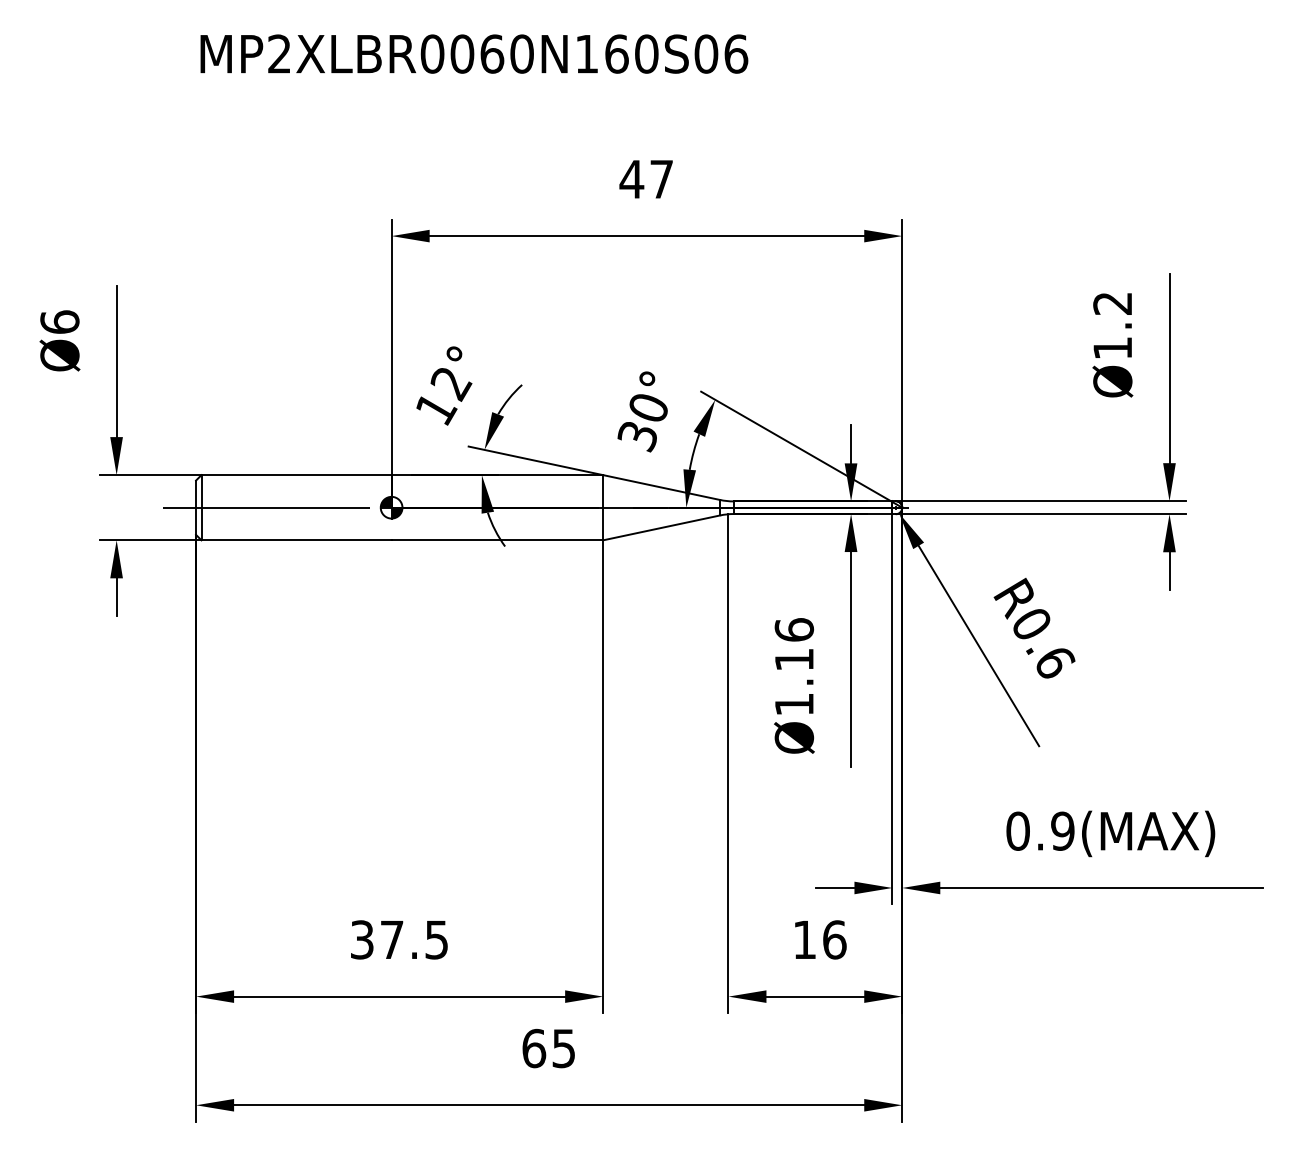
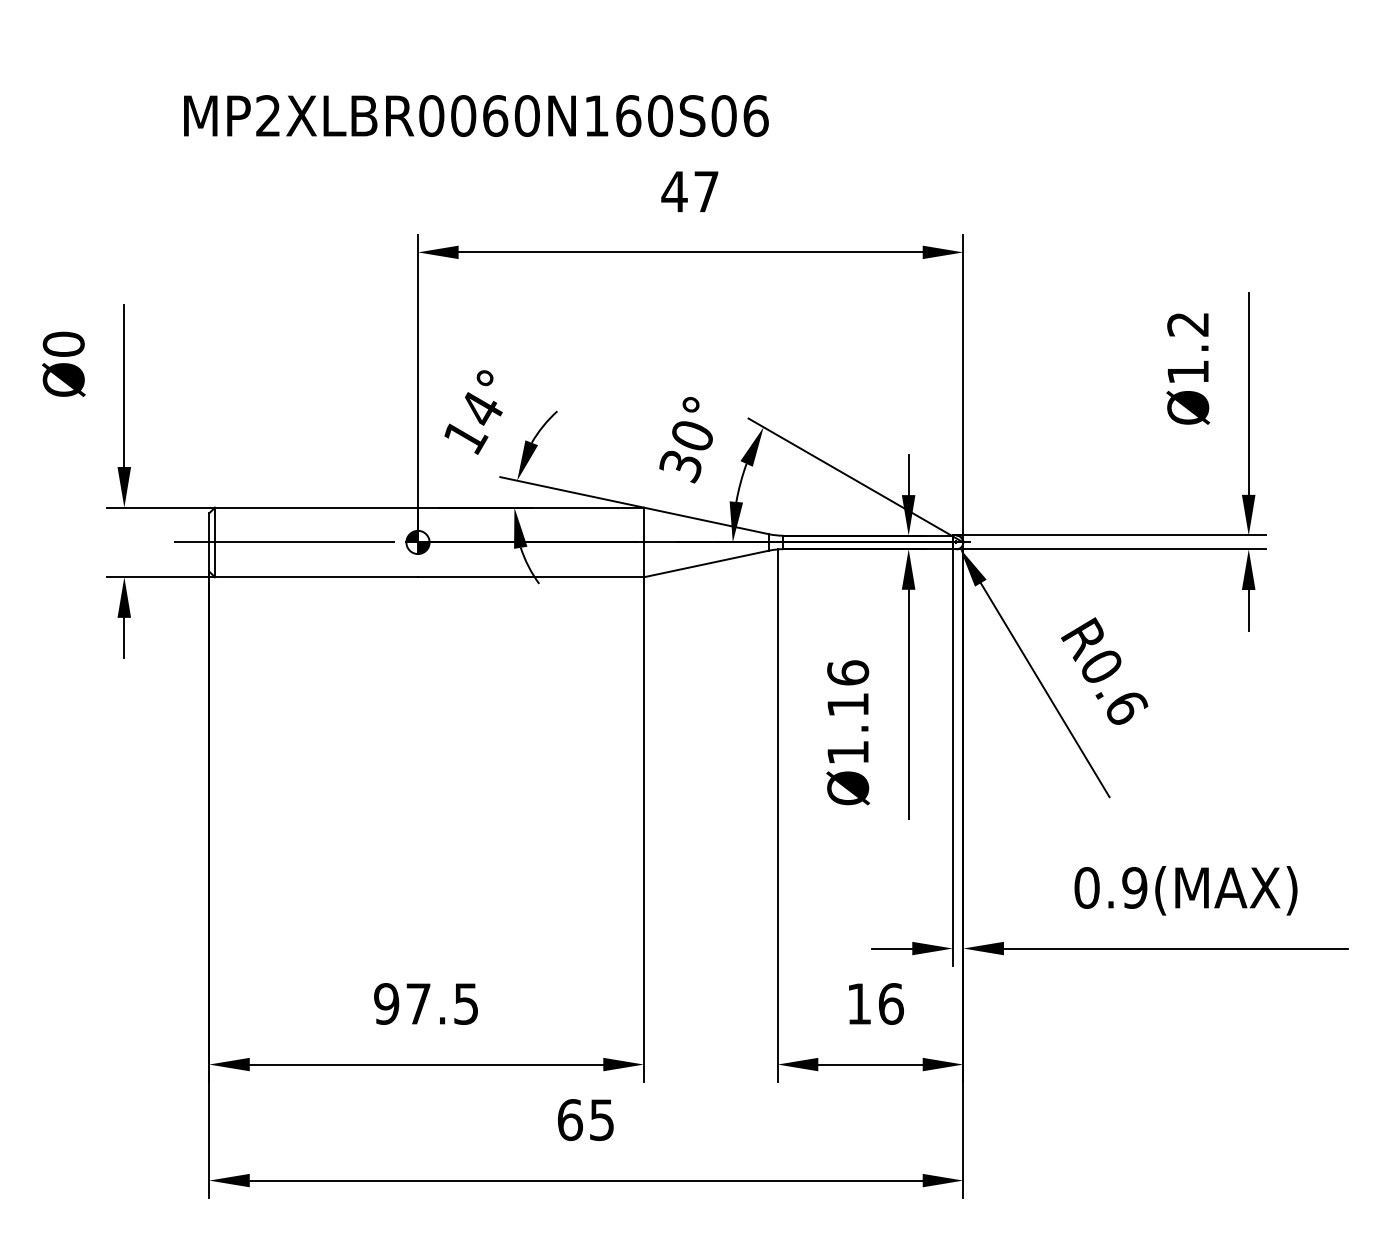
text: (474, 53) -> (476, 115), moved
text: (59, 321) -> (63, 343), Ø6 -> Ø0
text: (451, 384) -> (481, 410), 12° -> 14°
text: (362, 939) -> (386, 1003), 37.5 -> 97.5

